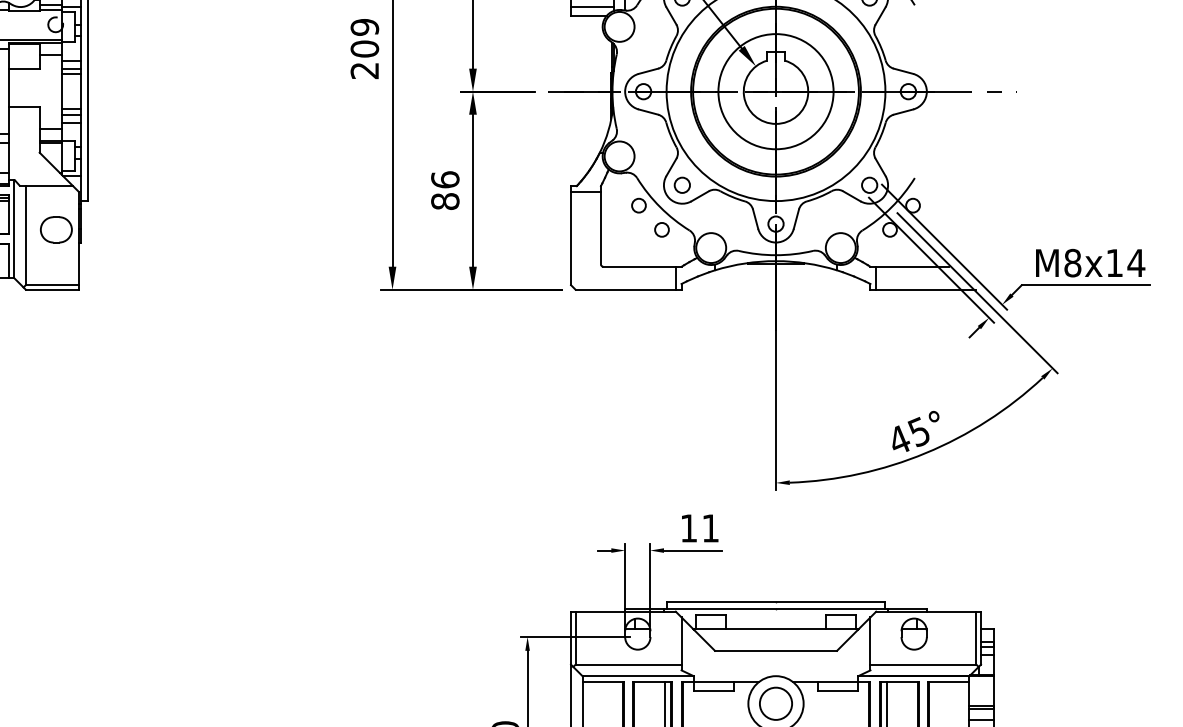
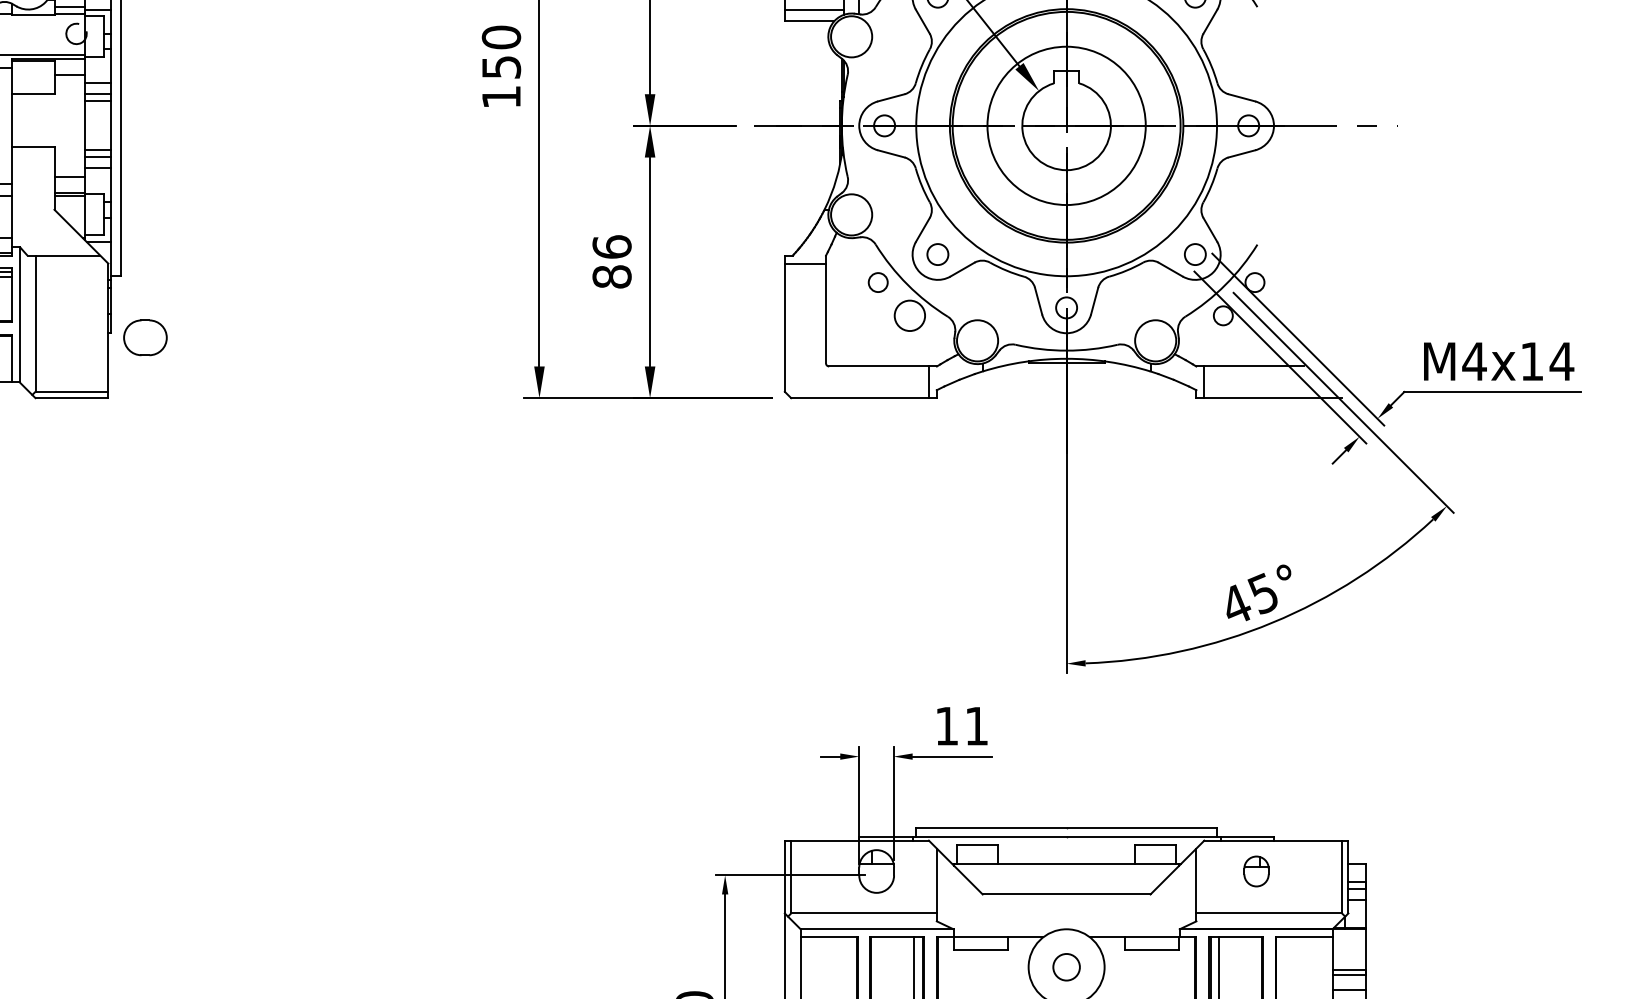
text: (364, 48) -> (501, 66), 209 -> 150
part: (56, 229) -> (145, 337), moved
circle: (661, 229) -> (909, 315), size x1.6
text: (1072, 263) -> (1474, 361), M8x14 -> M4x14
part: (914, 634) -> (1256, 871), size x0.7
circle: (775, 703) -> (1066, 967), size x0.6

